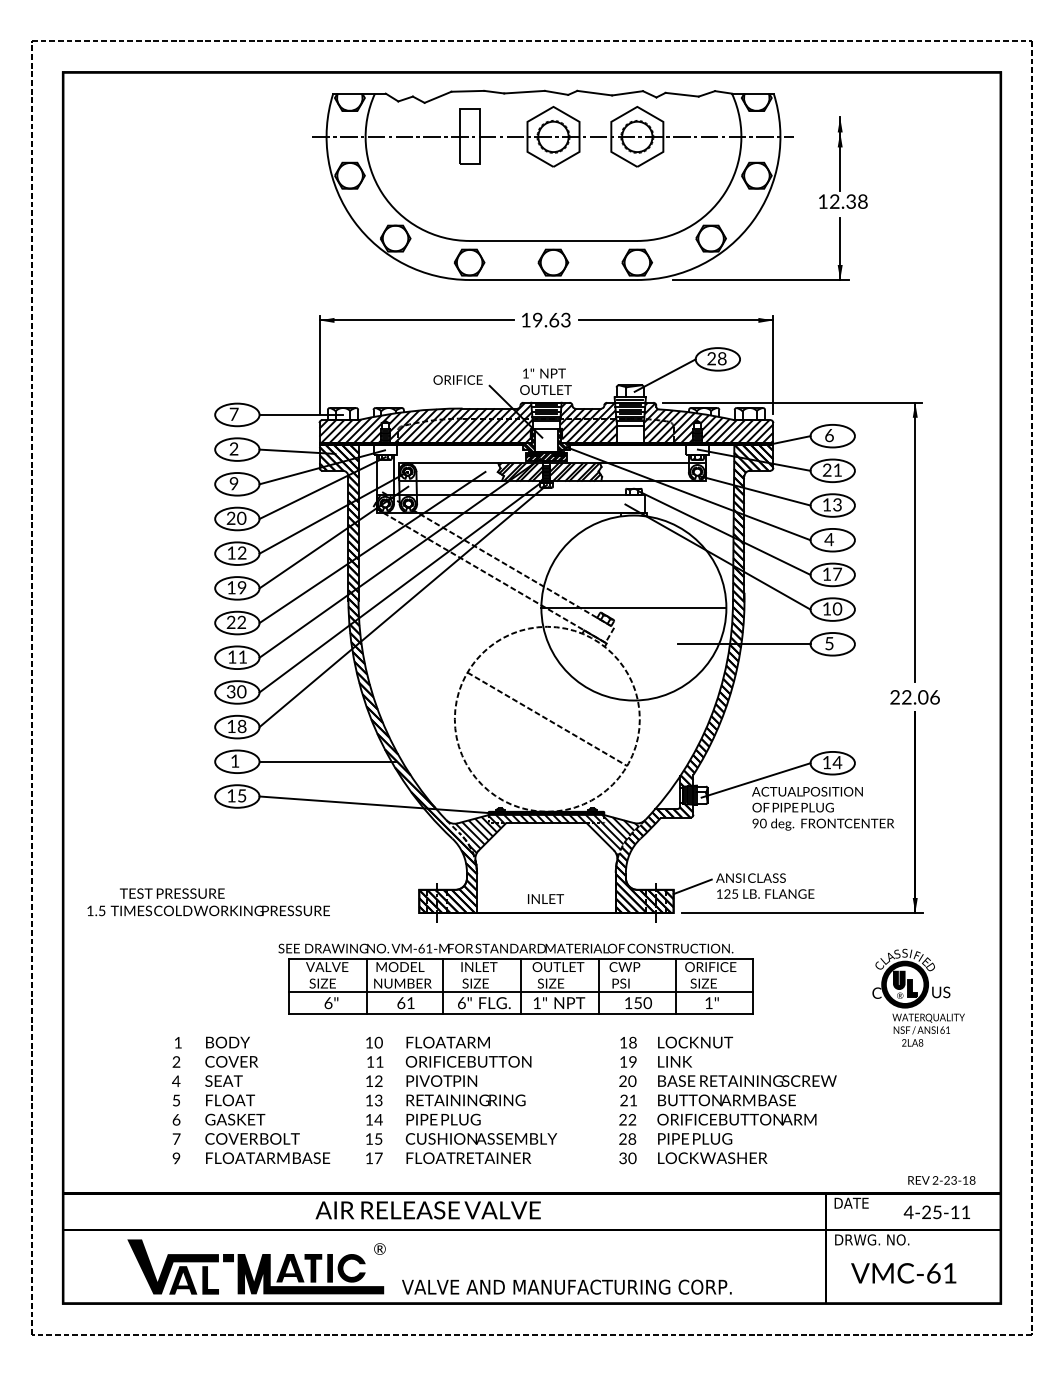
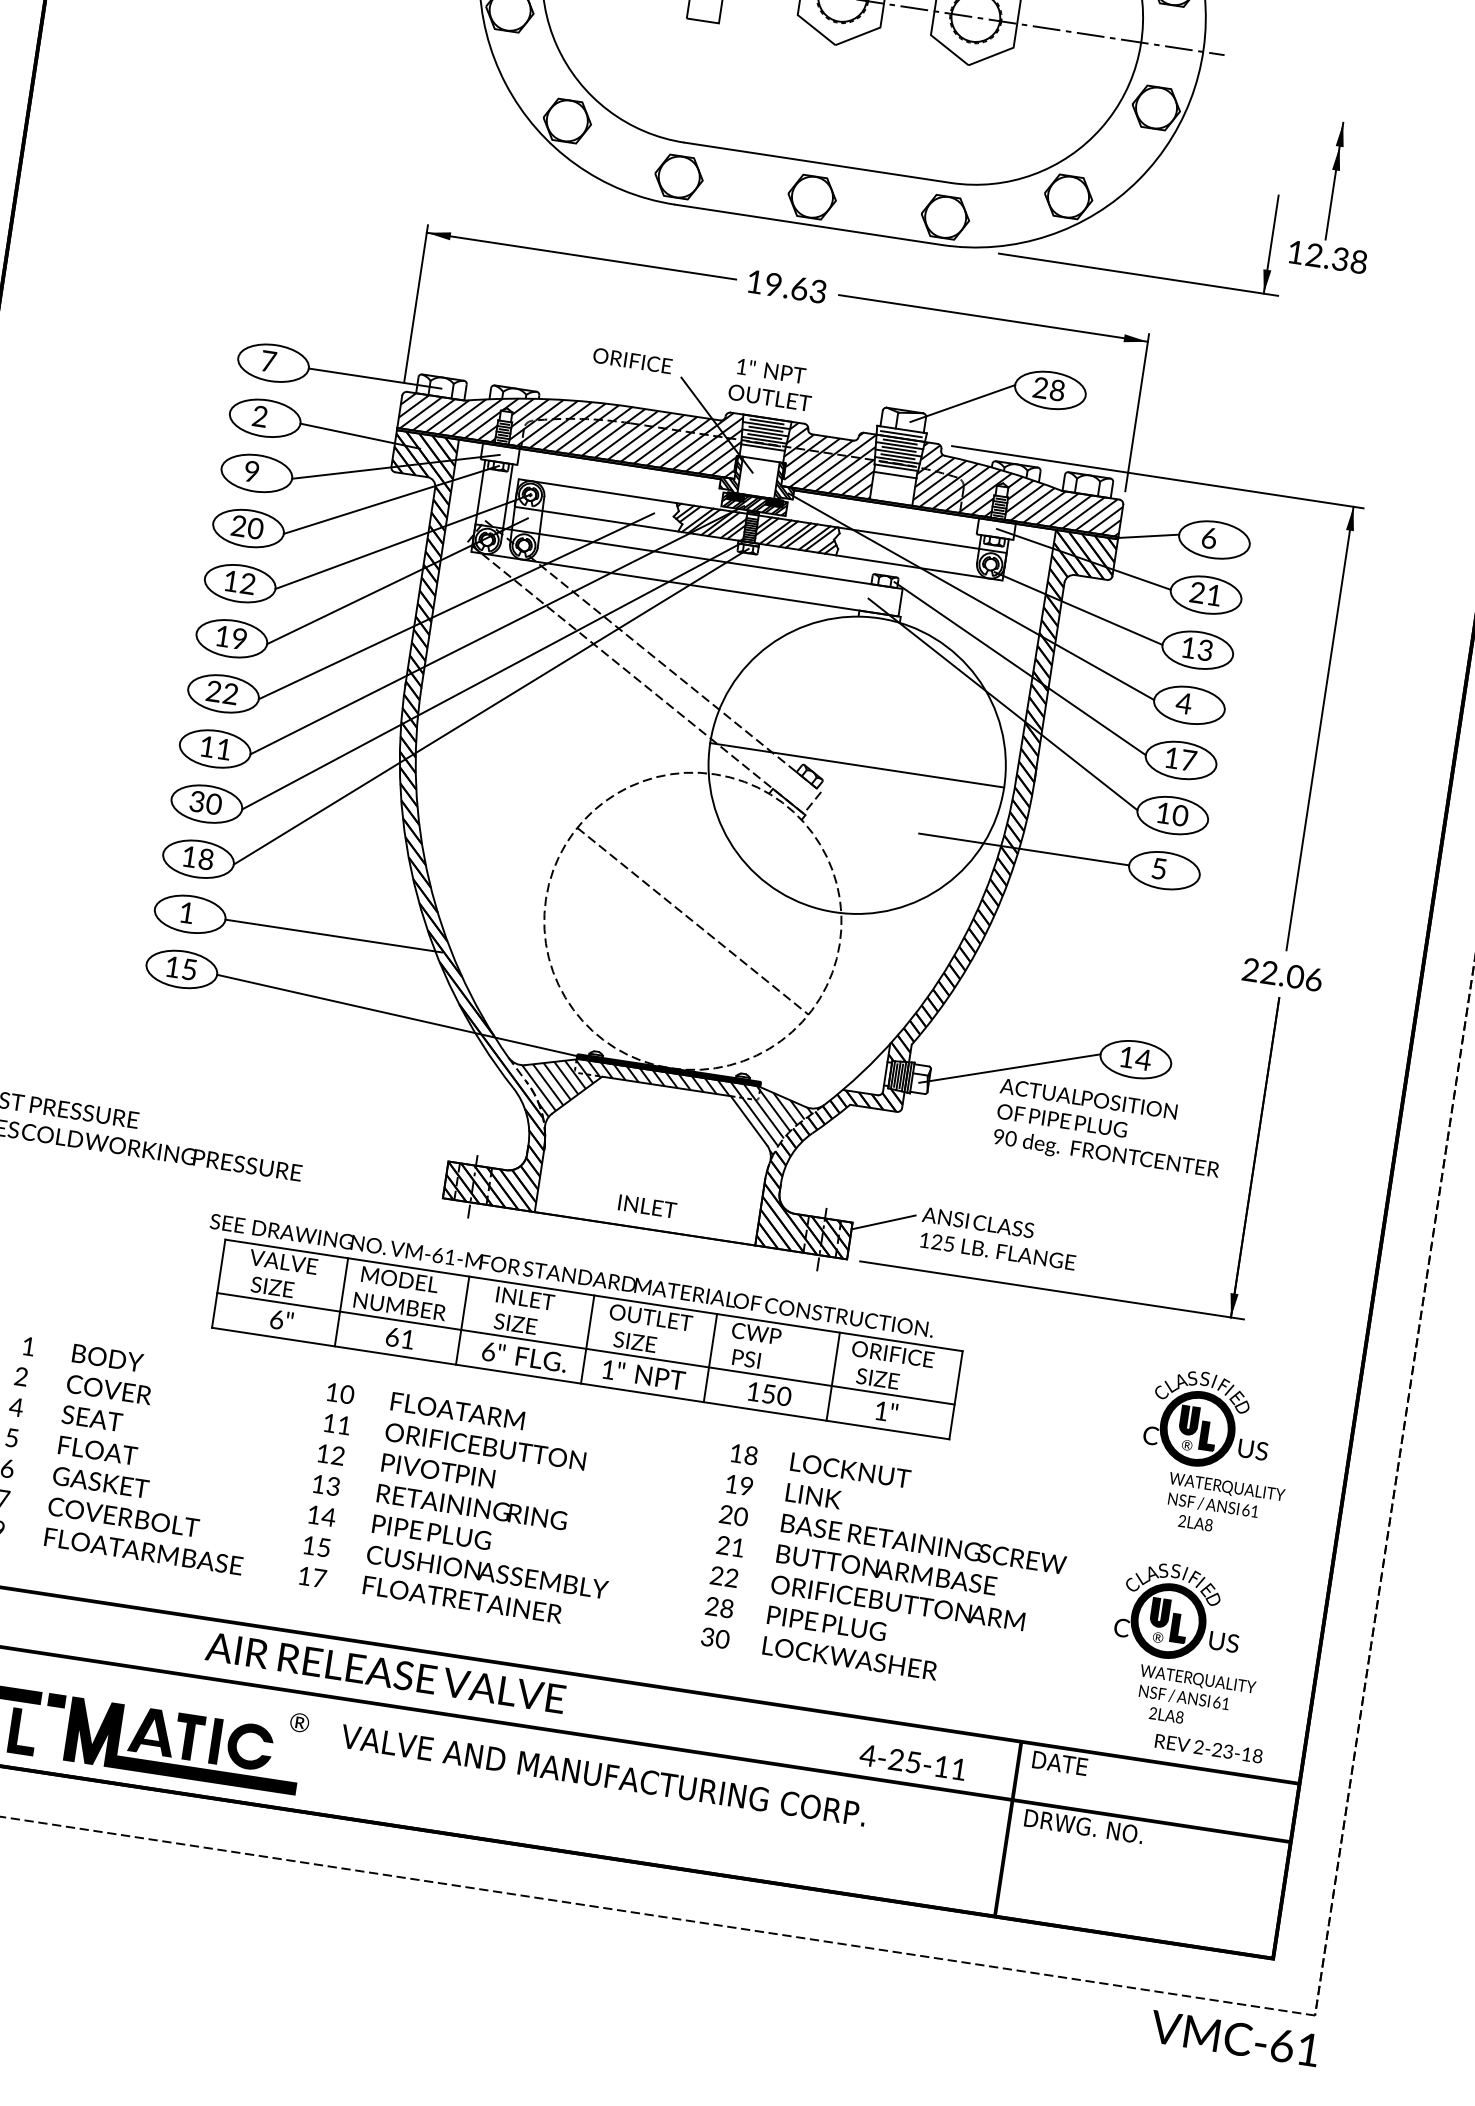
part: (843, 162) -> (1337, 195), moved
part: (918, 1118) -> (1186, 1644), added
text: (936, 1212) -> (912, 1762), moved
text: (903, 1273) -> (1234, 2038), moved
text: (566, 1286) -> (603, 1774), moved

